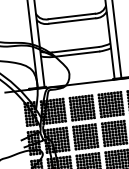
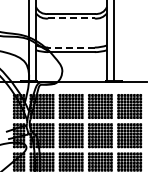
line: (72, 20) -> (71, 18), solid -> dashed
line: (74, 49) -> (70, 47), solid -> dashed

